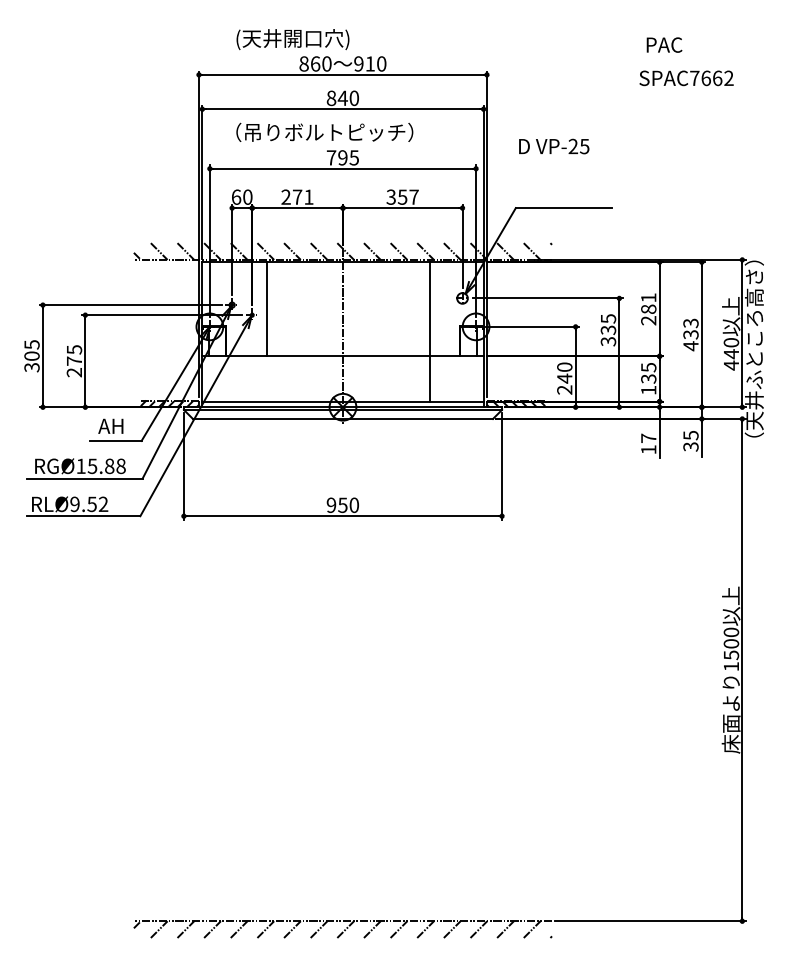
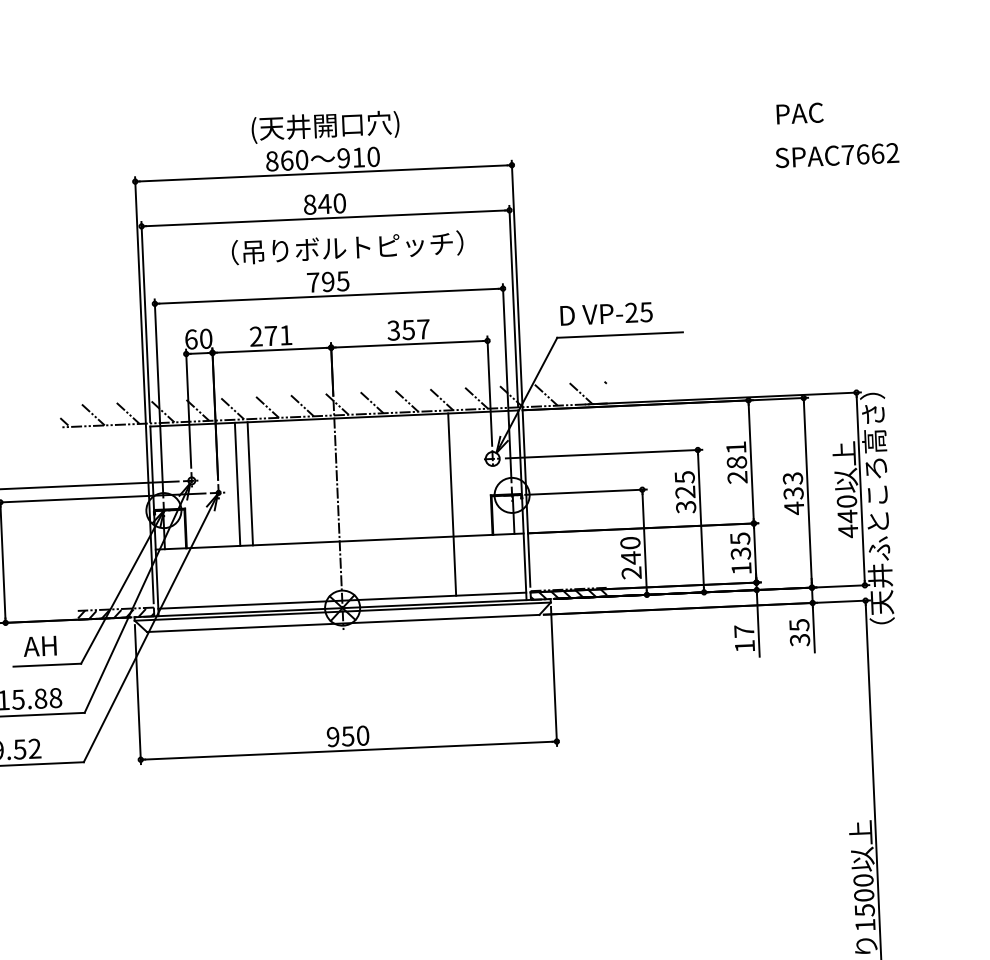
text: (292, 39) -> (324, 126), moved
text: (664, 44) -> (799, 112), moved
text: (686, 78) -> (837, 155), moved
text: (324, 131) -> (347, 246), moved
text: (554, 146) -> (606, 313), moved
line: (276, 309) -> (250, 484), added
text: (608, 330) -> (685, 492), 335 -> 325

